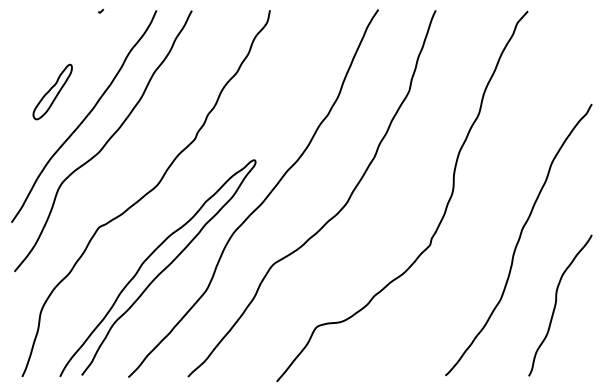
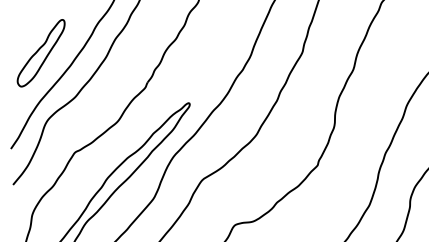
part: (52, 91) -> (40, 52), size x1.67

